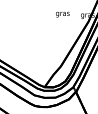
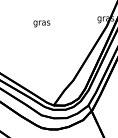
text: (62, 14) -> (41, 23), moved

